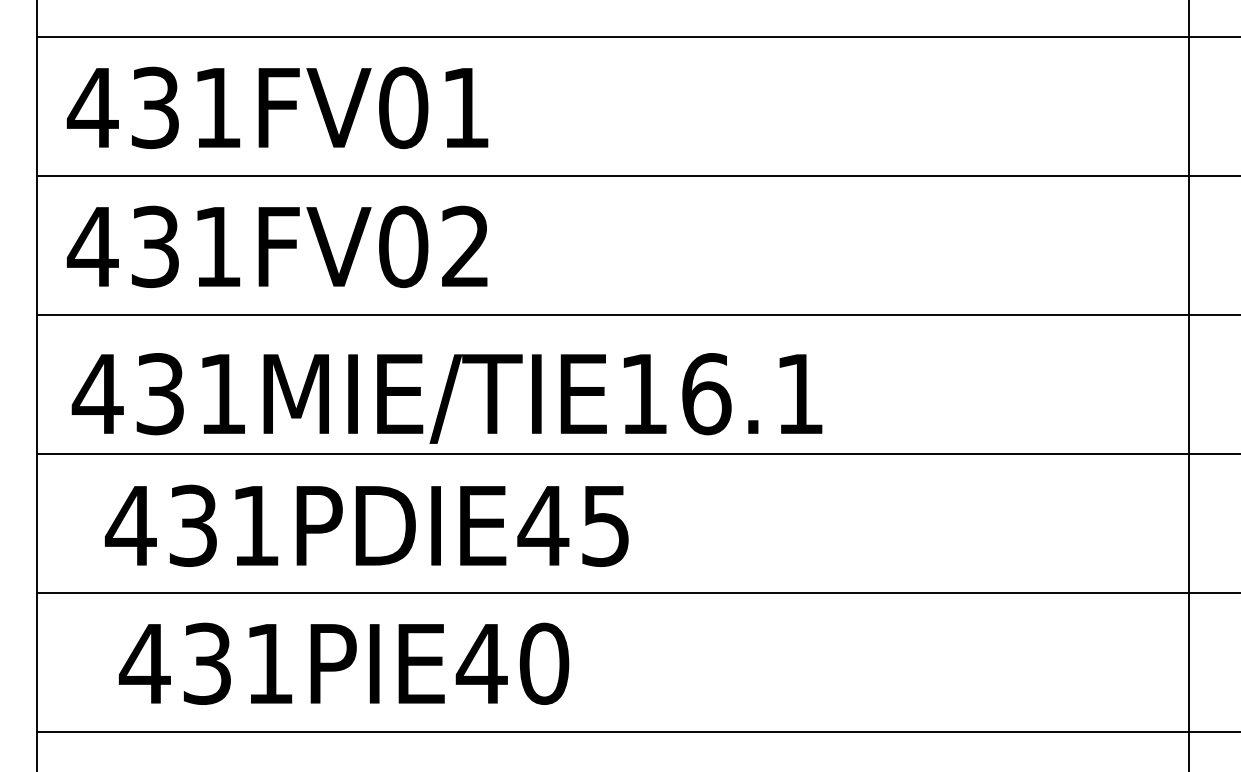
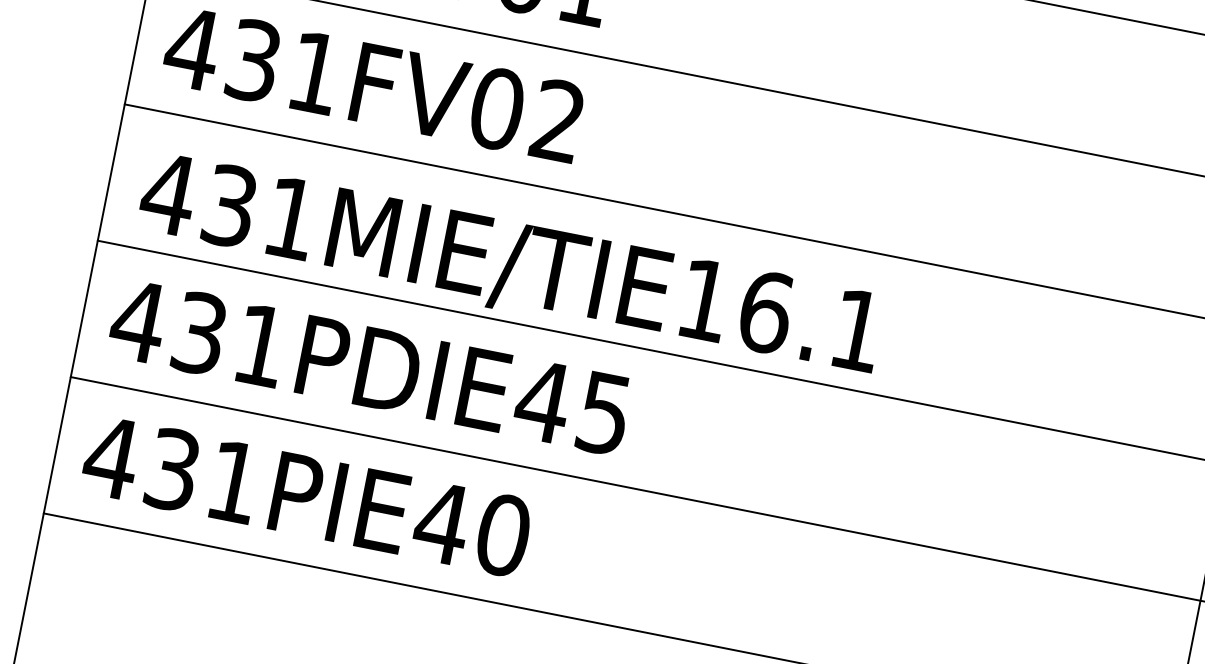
text: (366, 525) -> (369, 366), moved
text: (343, 663) -> (306, 495), moved

